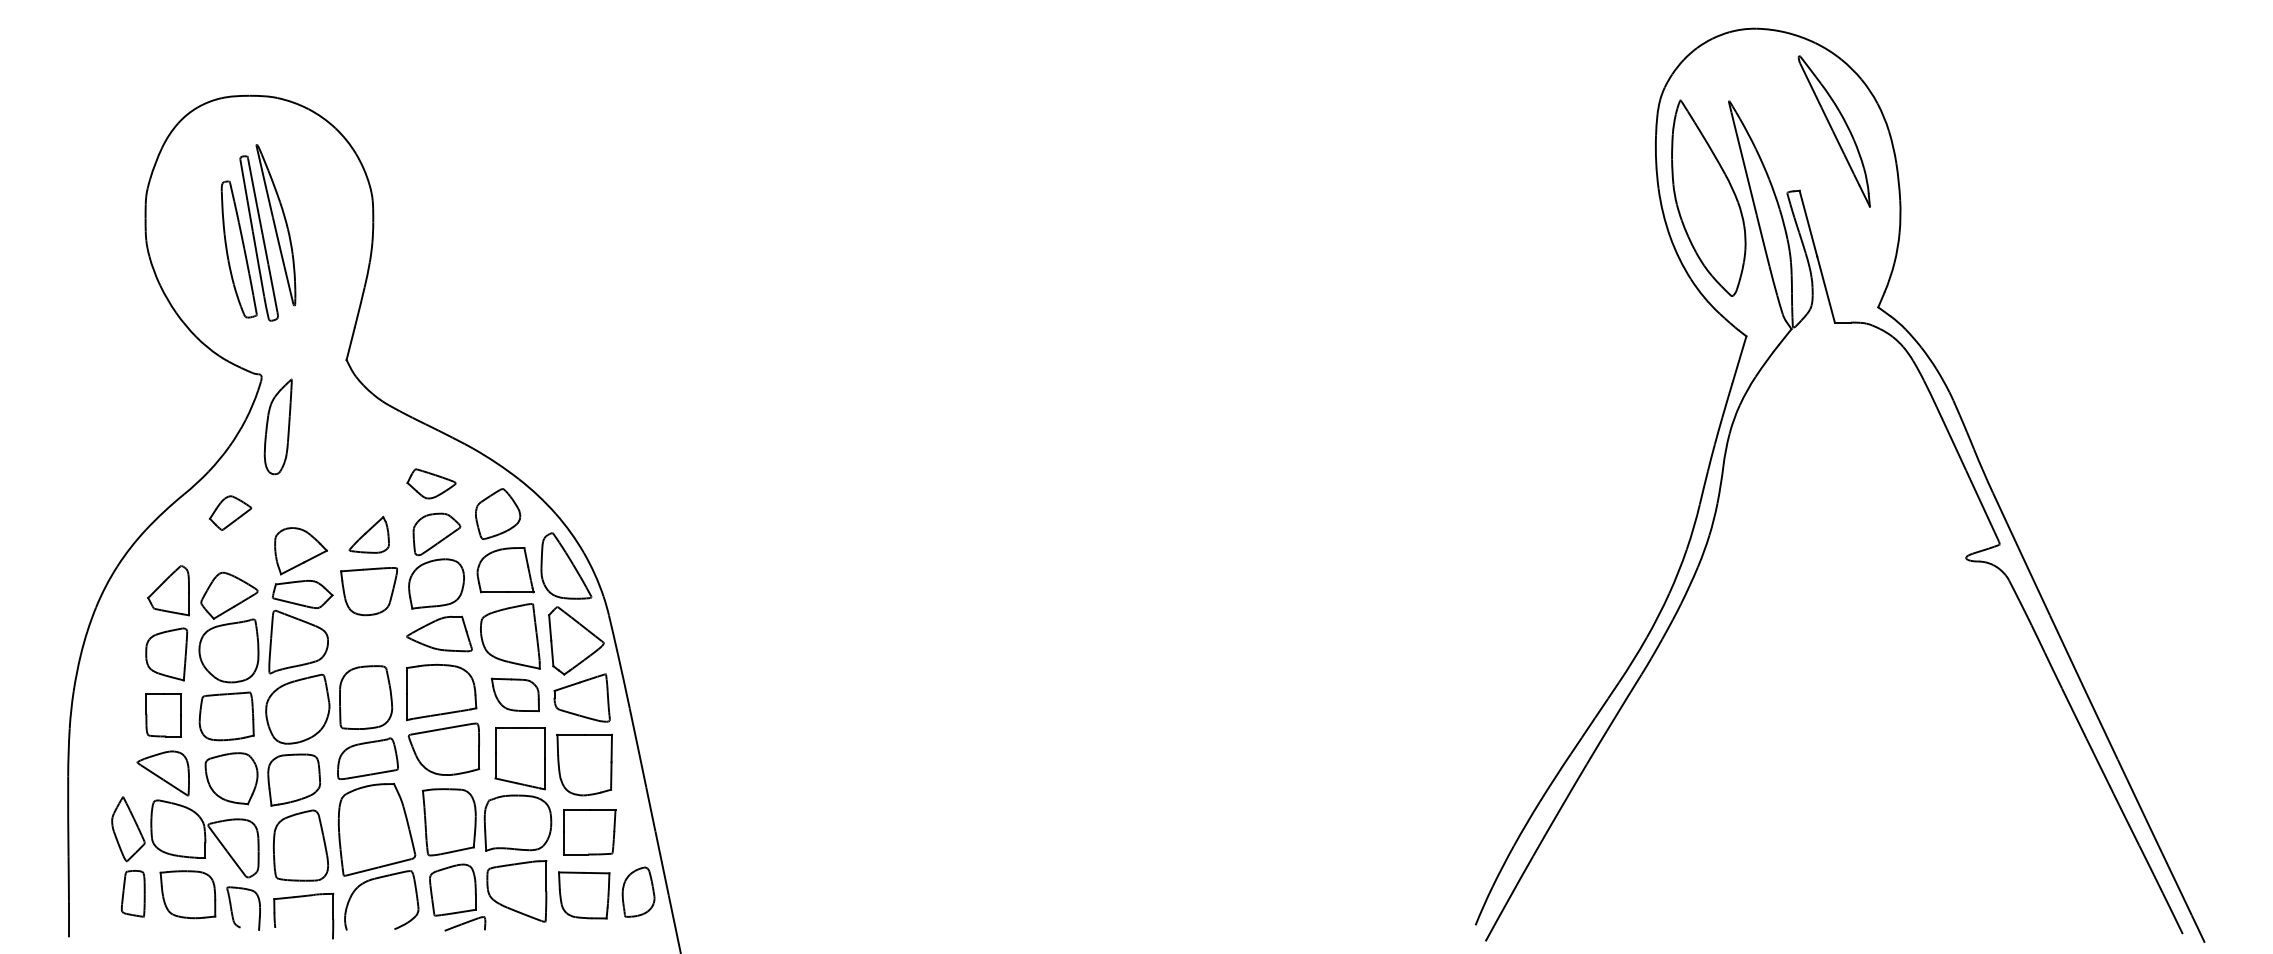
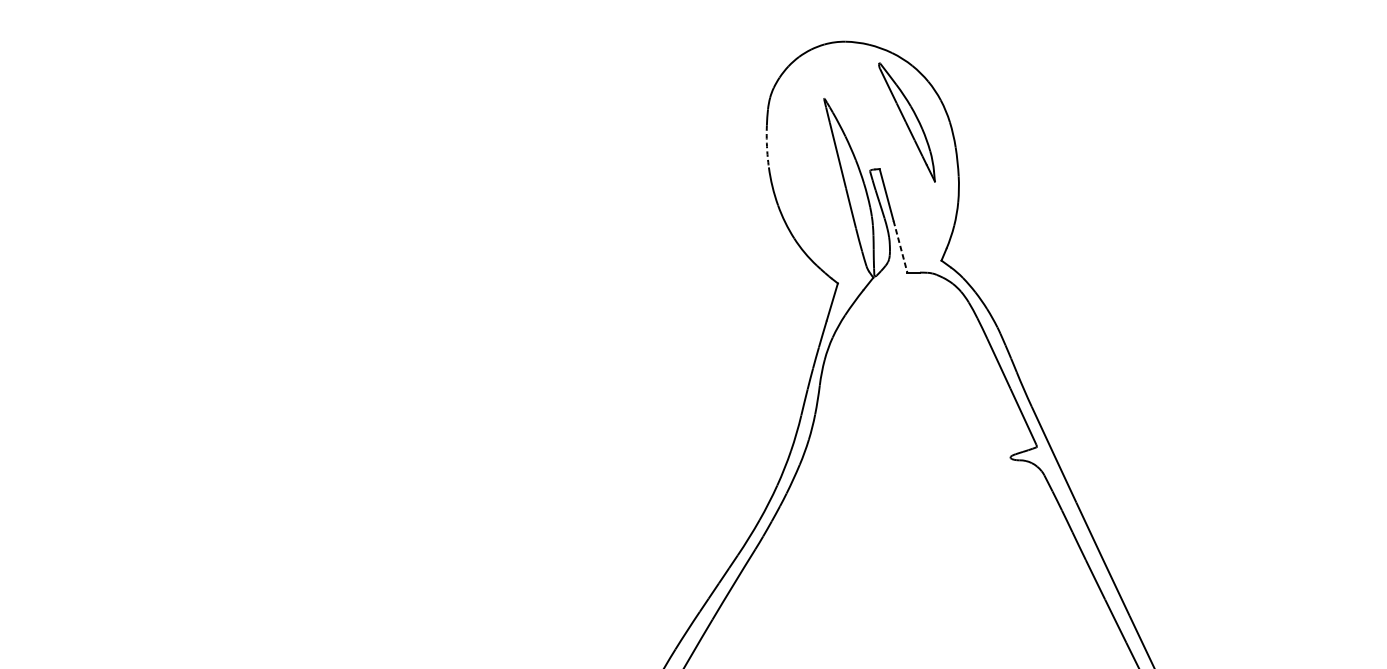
arc: (1656, 162) -> (767, 146), solid -> dashed
part: (1708, 197) -> (808, 174), removed
line: (1826, 290) -> (900, 247), solid -> dashed

